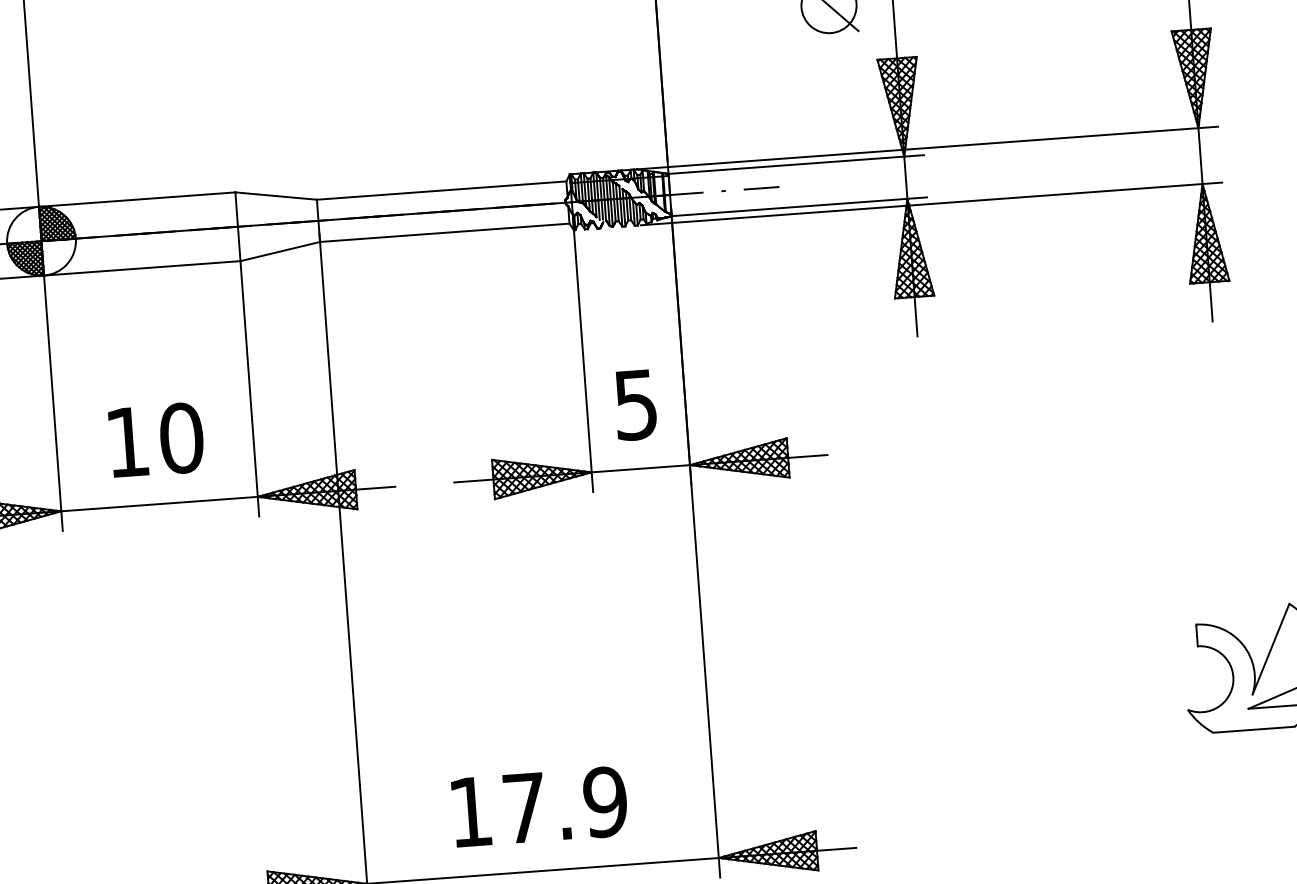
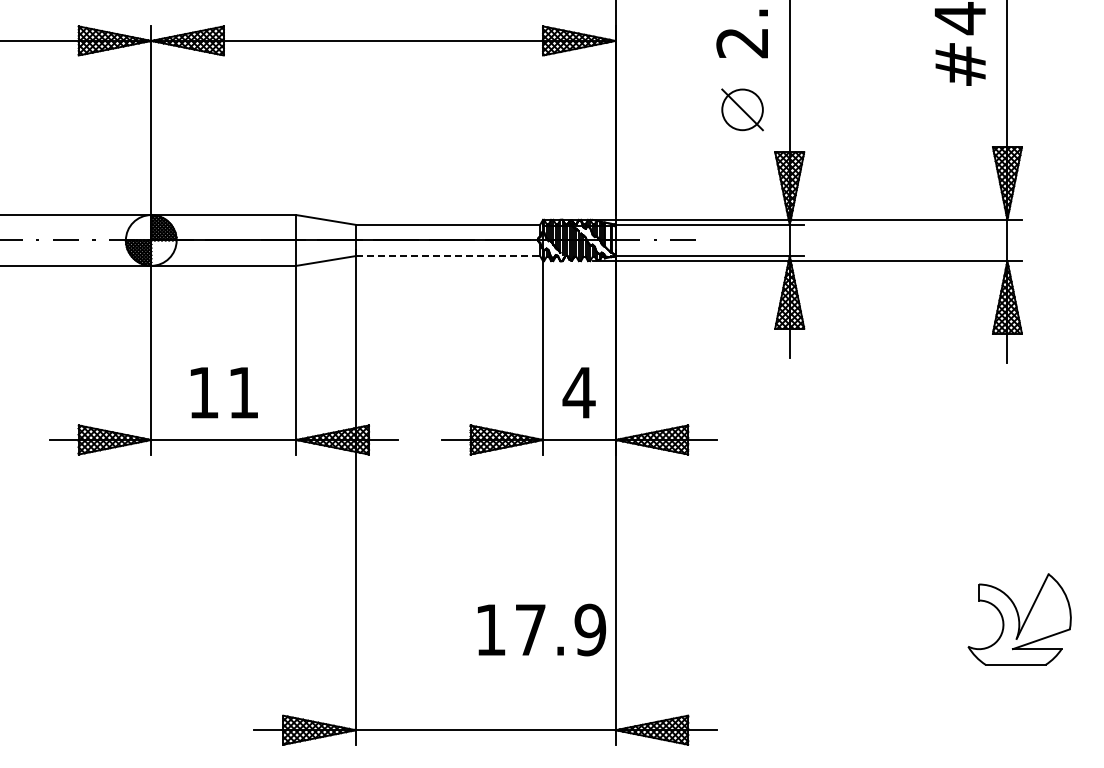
line: (445, 233) -> (448, 256), solid -> dashed
text: (635, 405) -> (578, 393), 5 -> 4
text: (181, 437) -> (243, 392), 10 -> 11
text: (540, 806) -> (542, 629), moved

